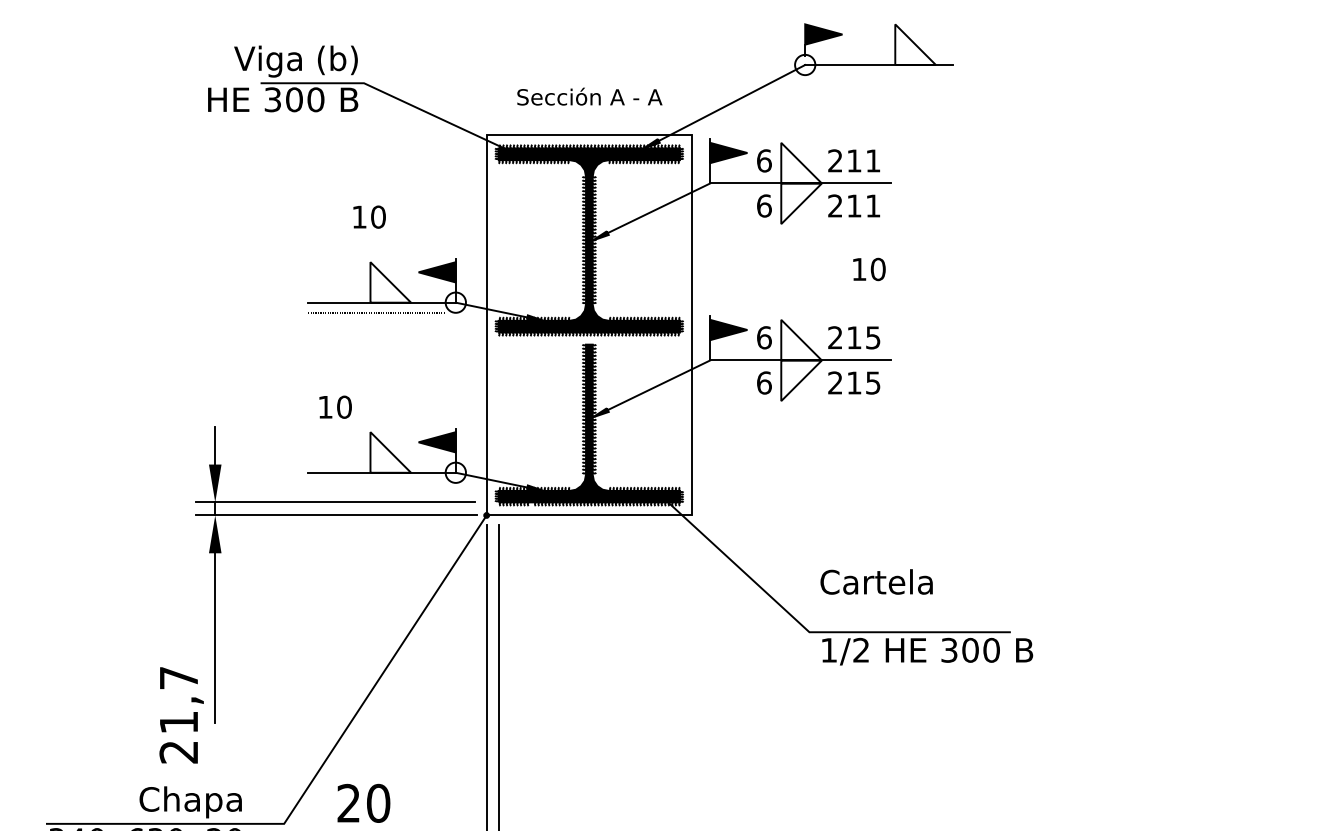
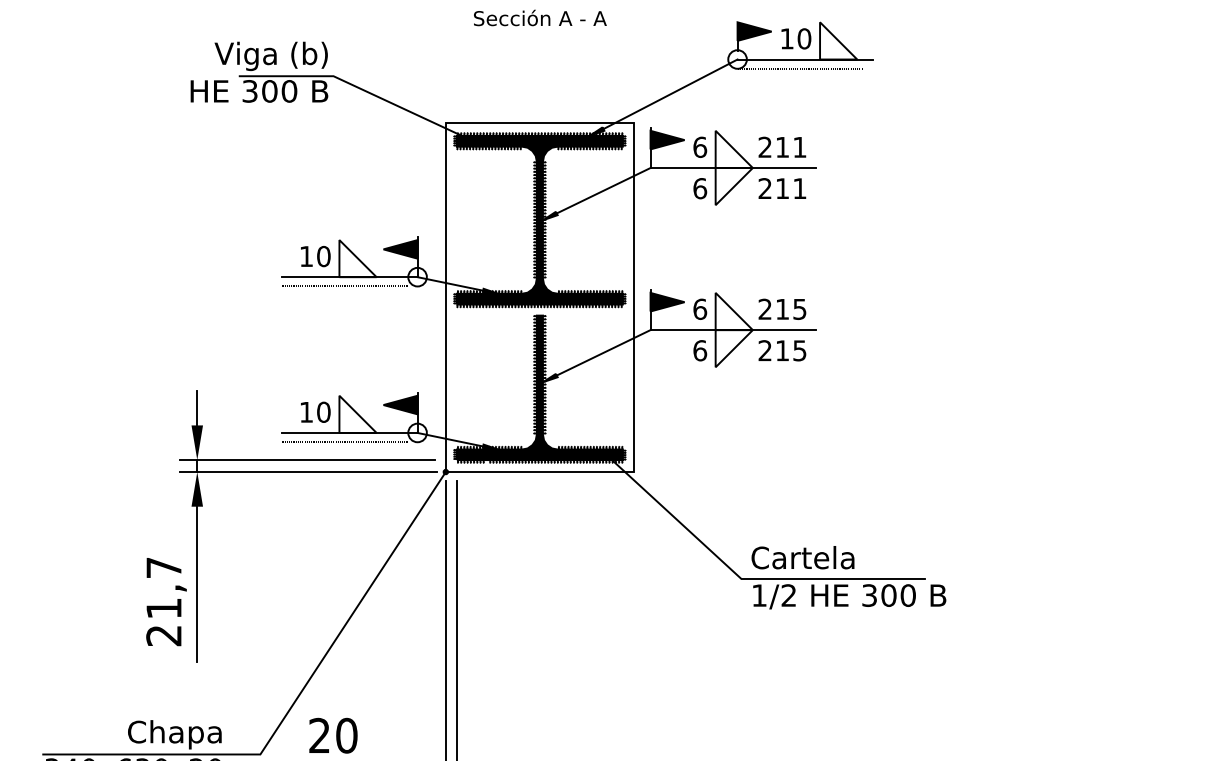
line: (873, 75) -> (800, 69), added
text: (589, 96) -> (540, 17), moved
text: (369, 216) -> (315, 255), moved
text: (869, 269) -> (796, 38), moved
text: (335, 406) -> (315, 411), moved
line: (376, 482) -> (344, 441), added
text: (876, 581) -> (802, 557), moved
text: (181, 715) -> (166, 602), moved

